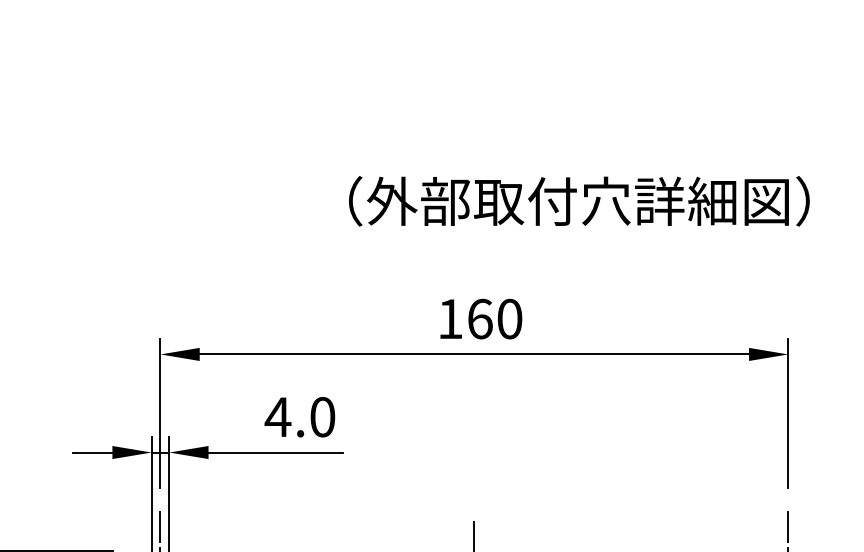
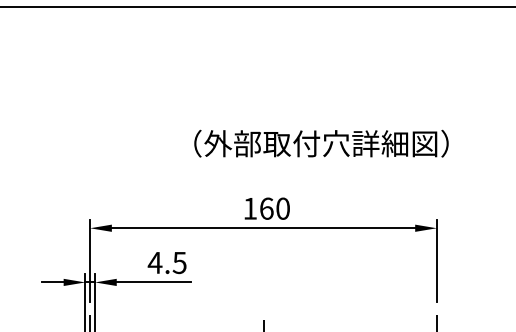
text: (322, 416) -> (179, 262), 4.0 -> 4.5

